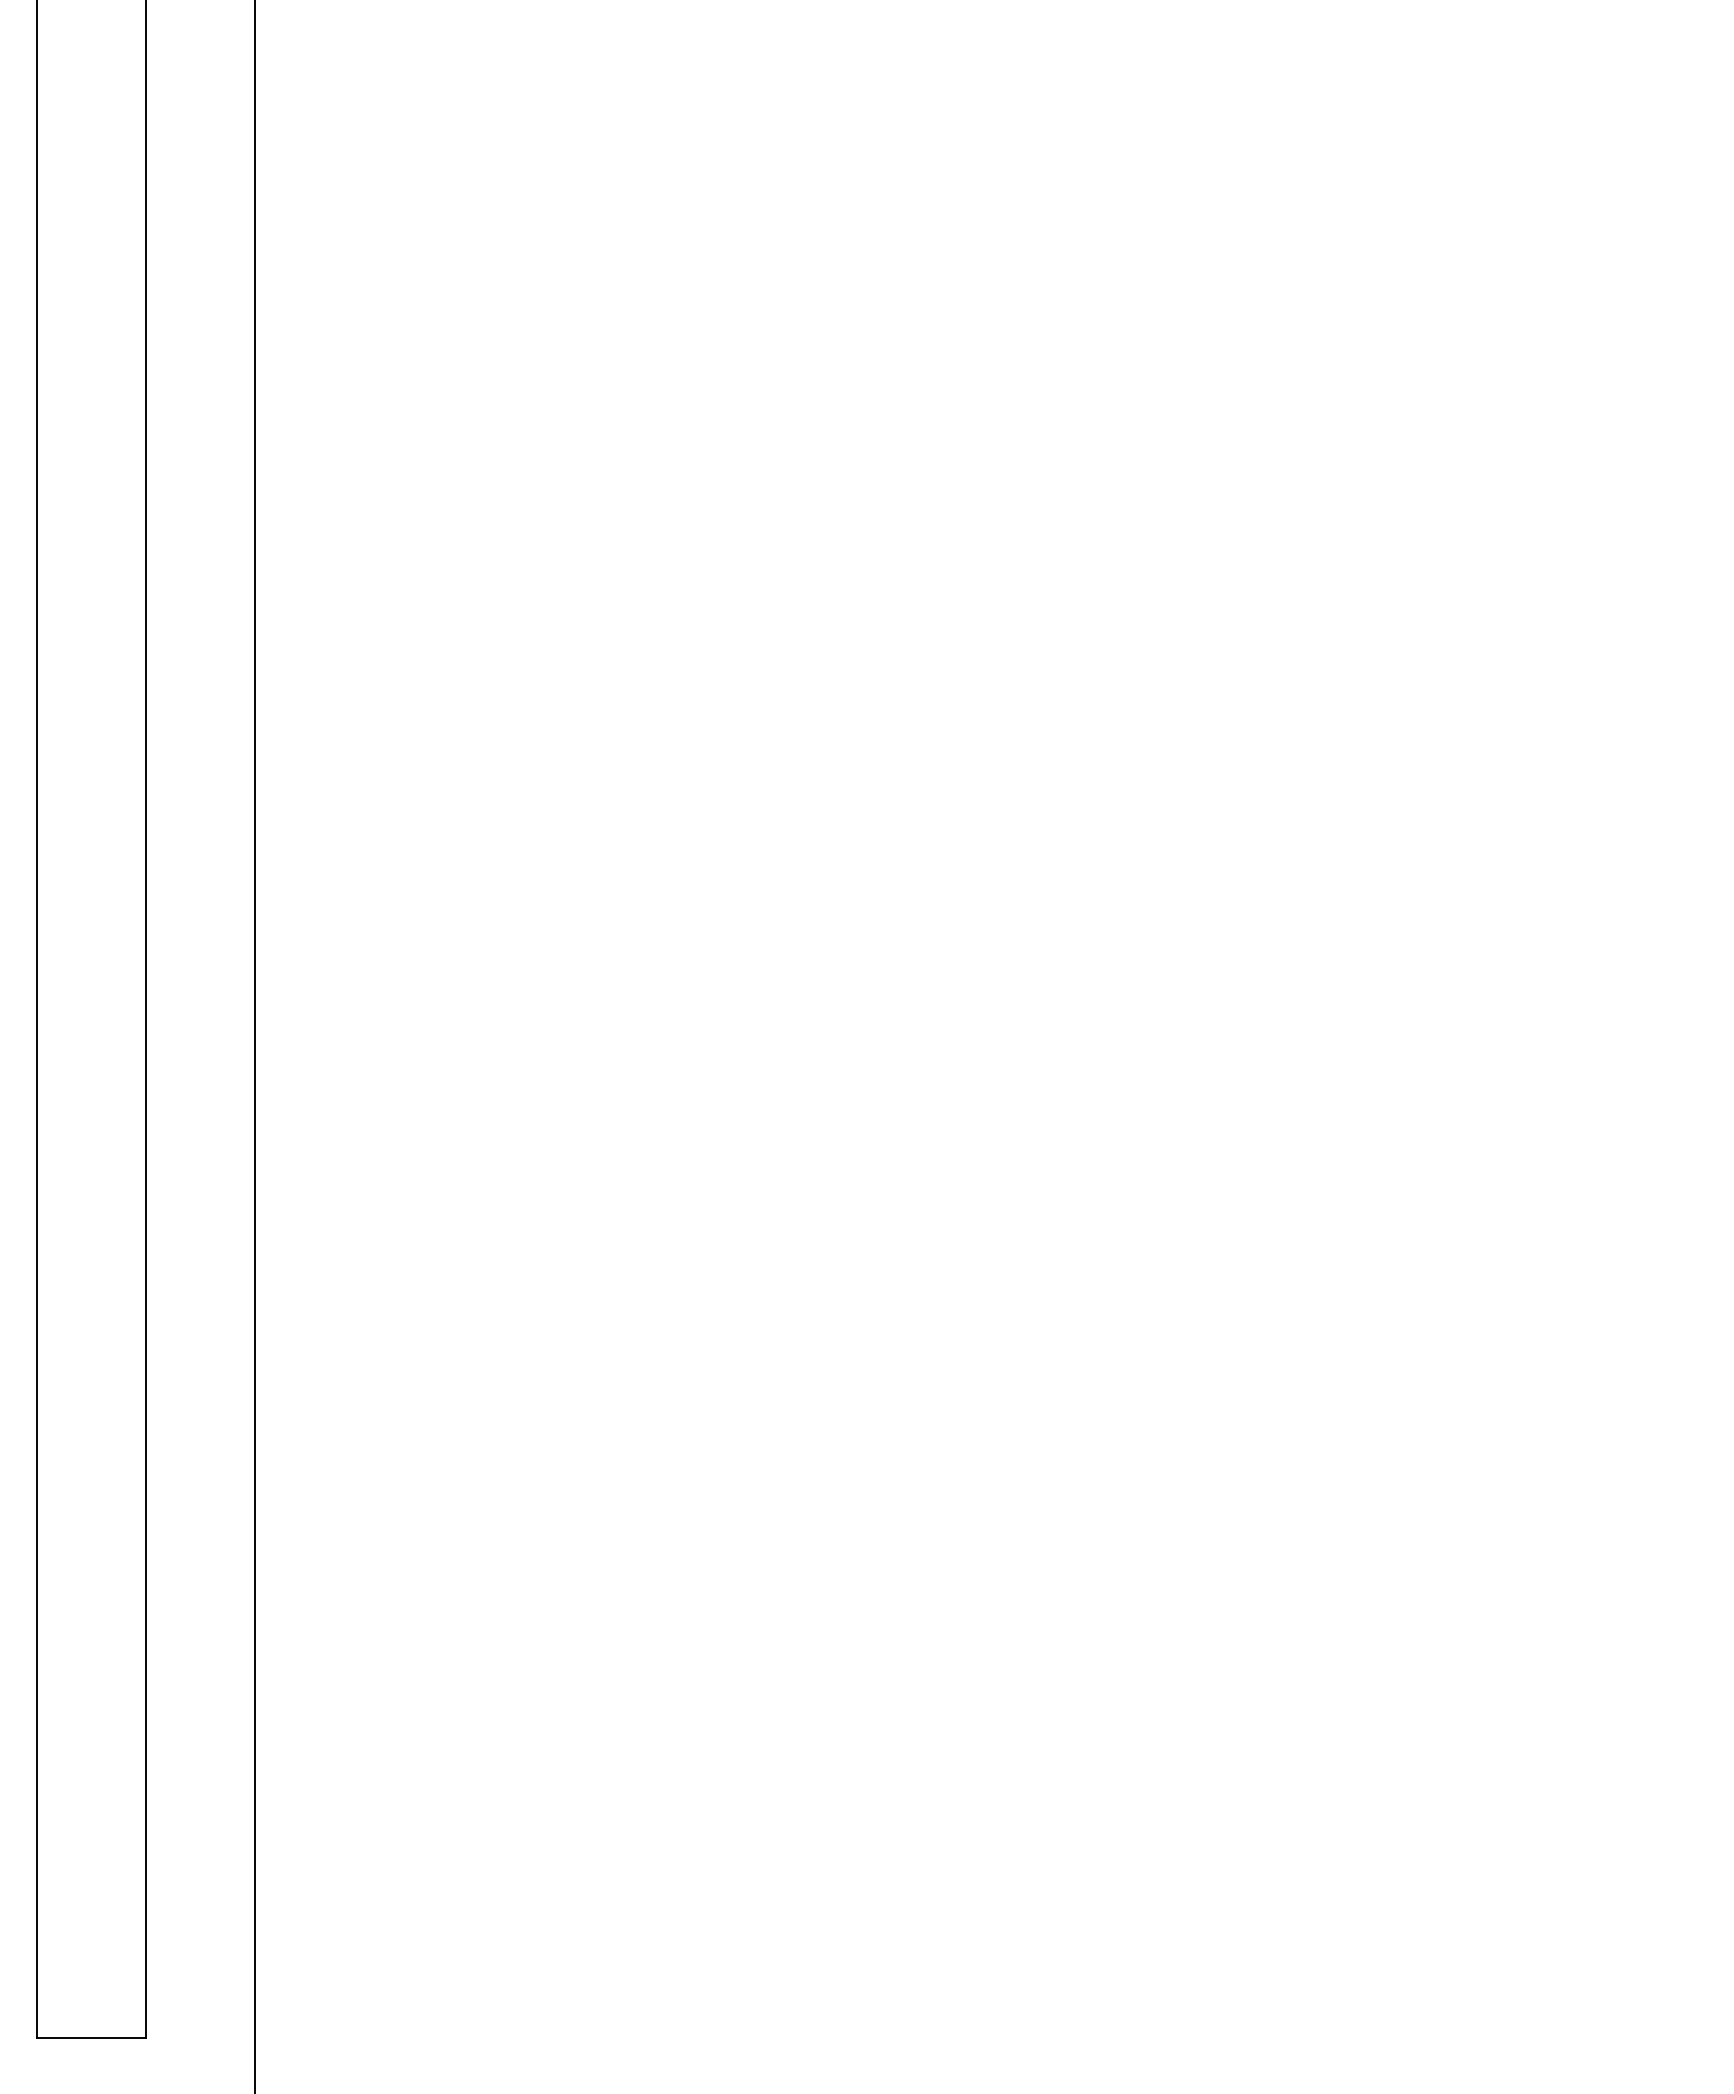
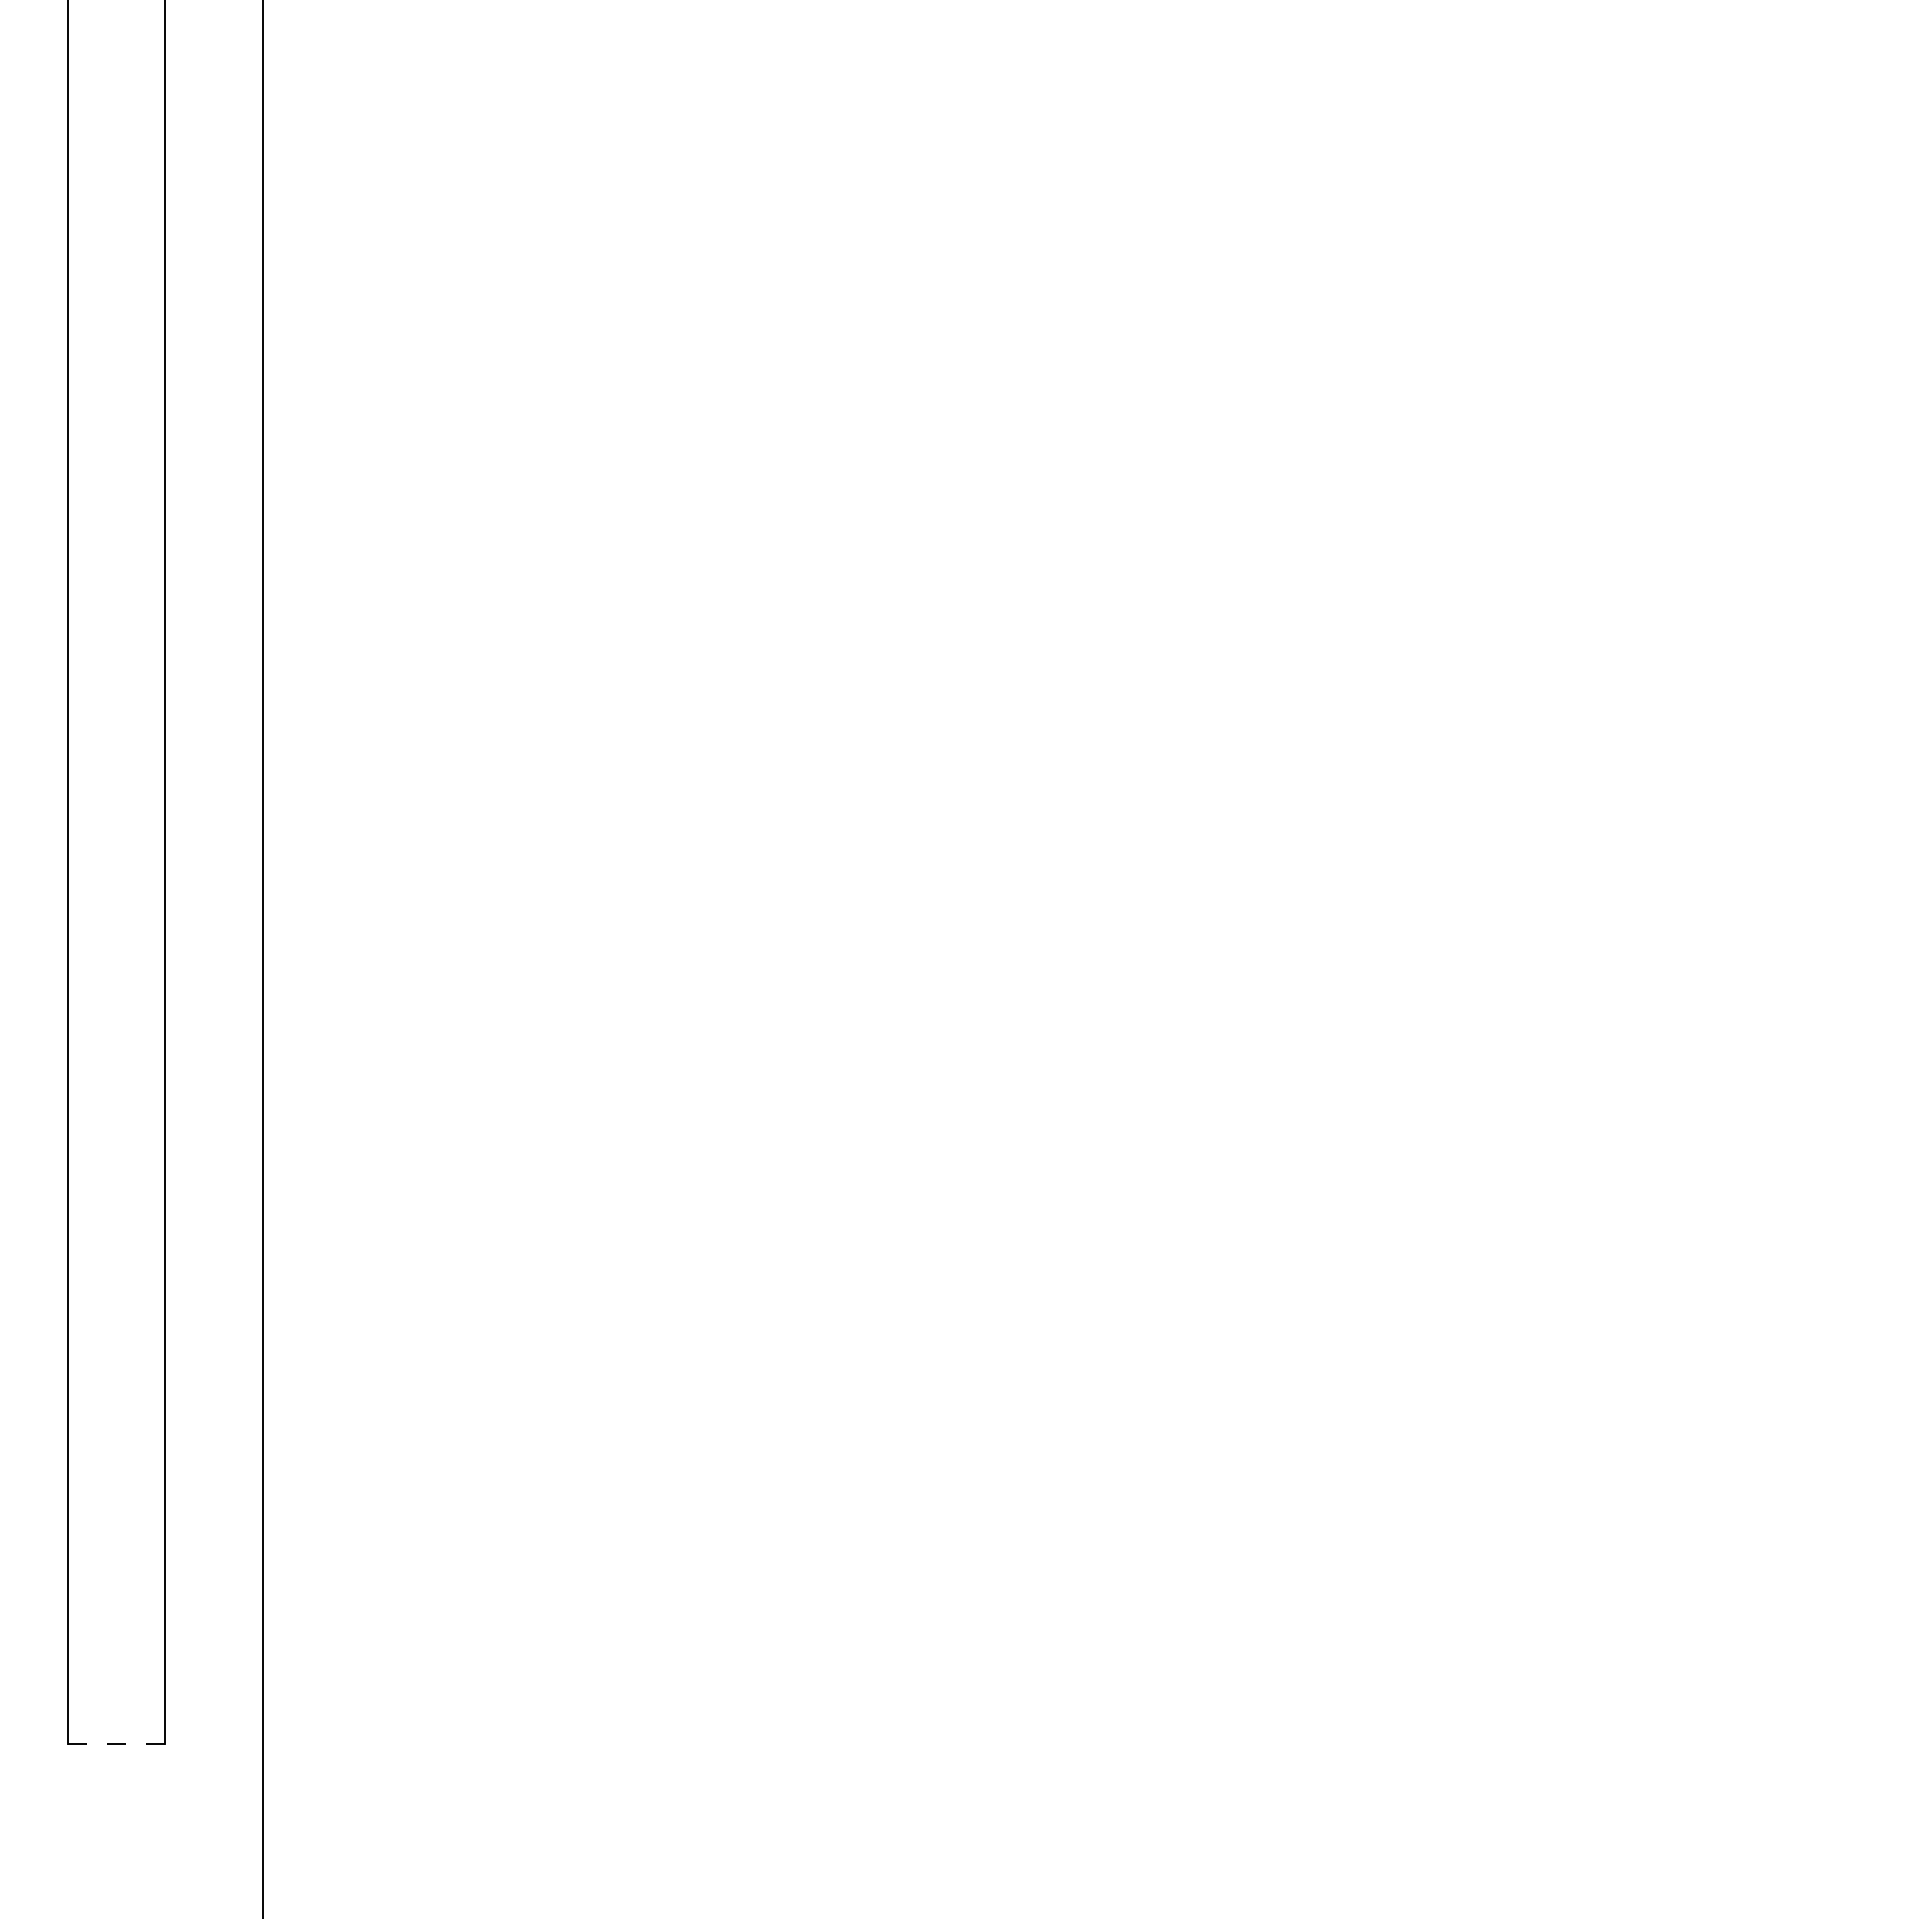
line: (91, 2038) -> (116, 1744), solid -> dashed

